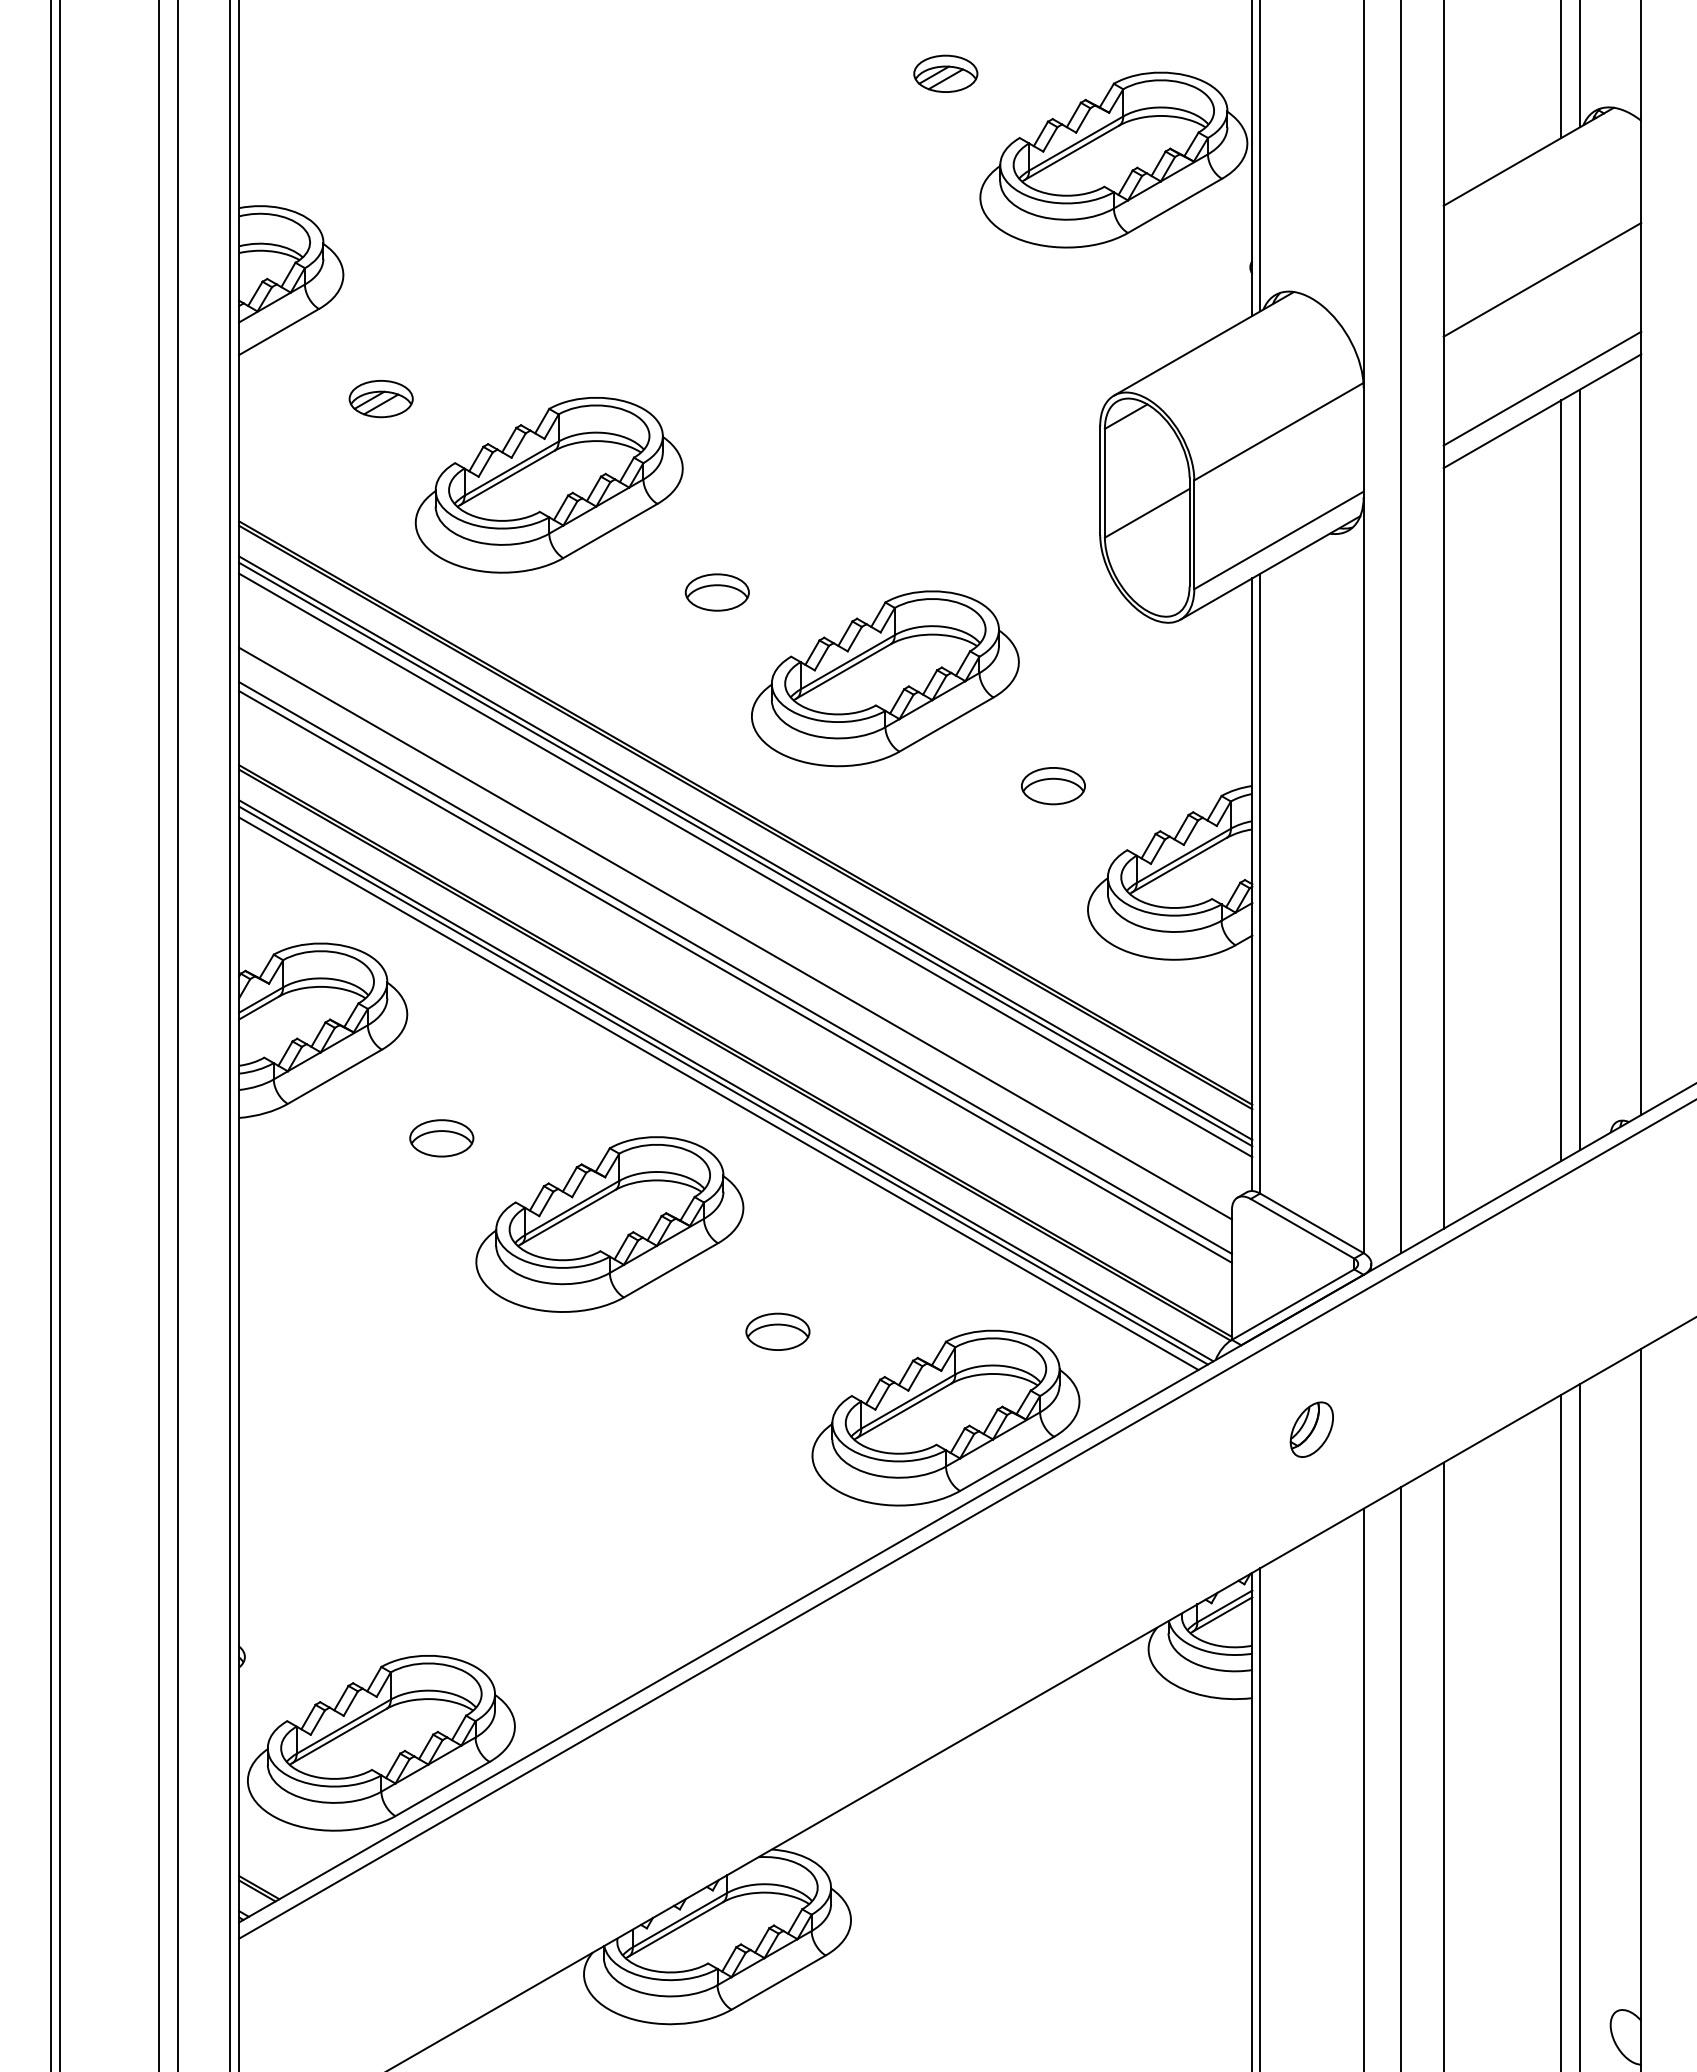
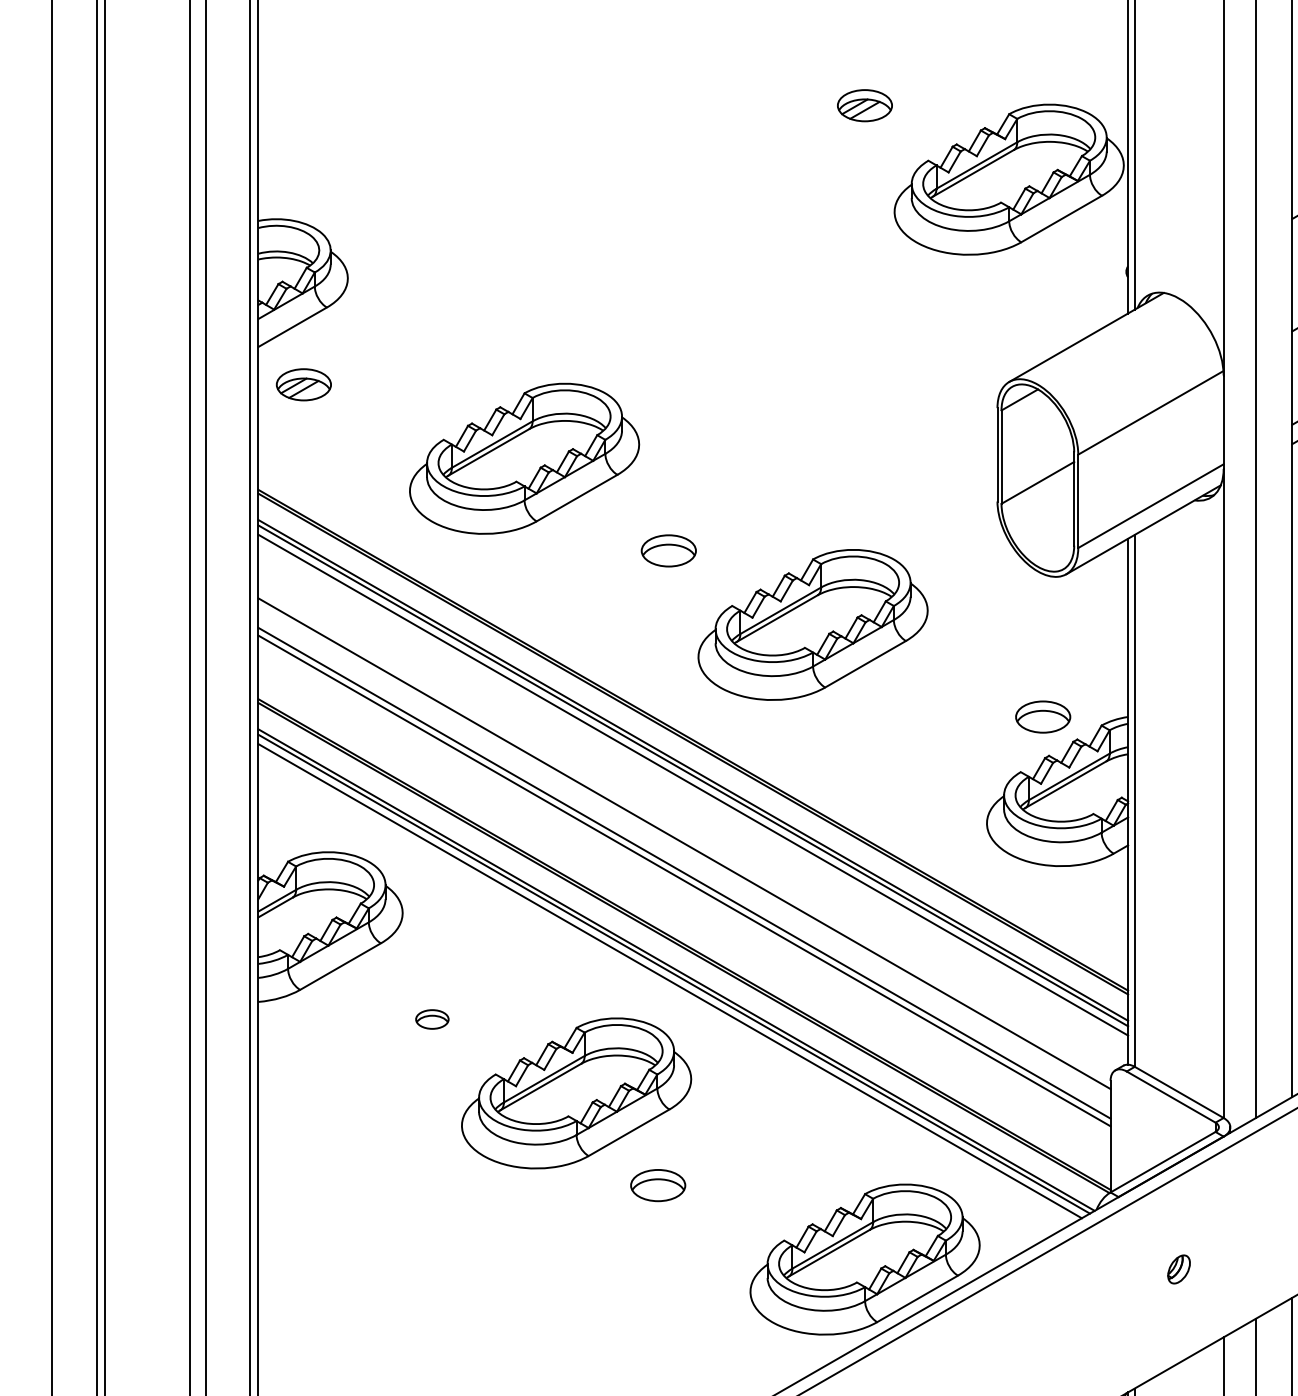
part: (380, 399) -> (303, 385), moved
part: (1053, 786) -> (1043, 717), moved
part: (441, 1138) -> (432, 1019), size x0.6
part: (777, 1331) -> (657, 1185), moved
part: (1311, 1429) -> (1178, 1269), size x0.6

